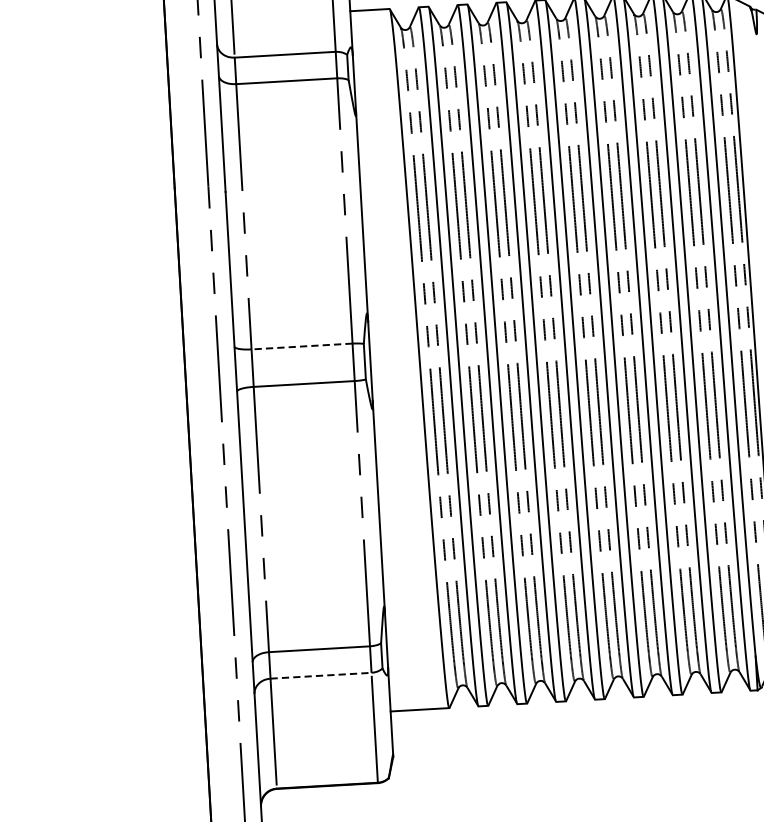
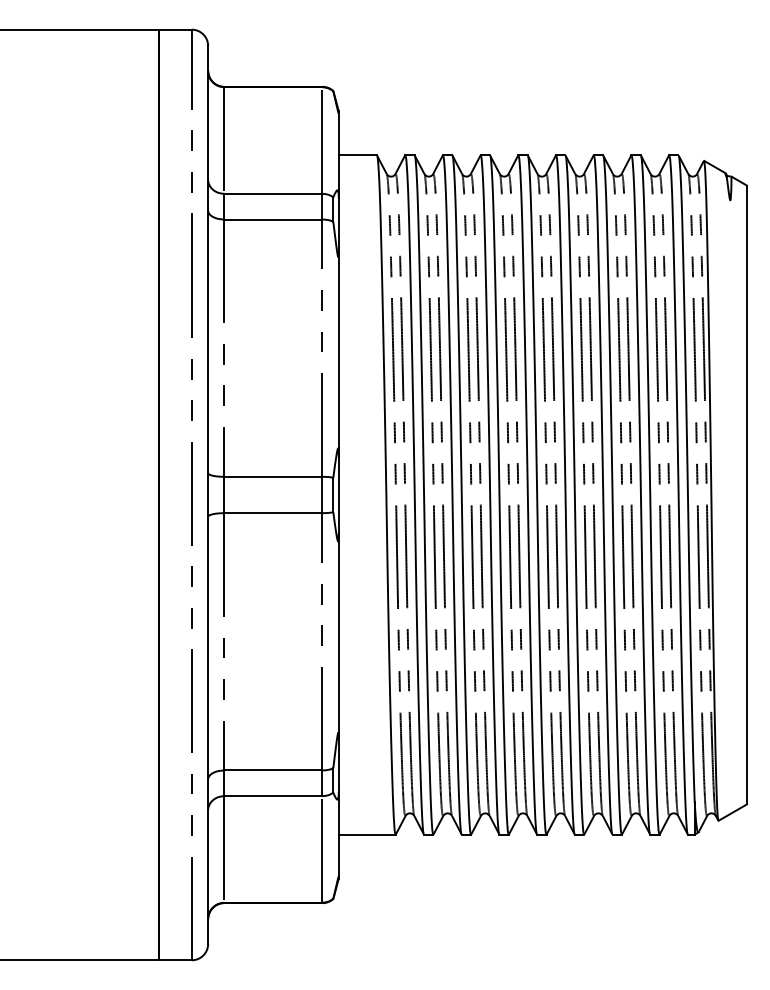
line: (302, 346) -> (273, 476), dashed -> solid
line: (321, 676) -> (273, 796), dashed -> solid

